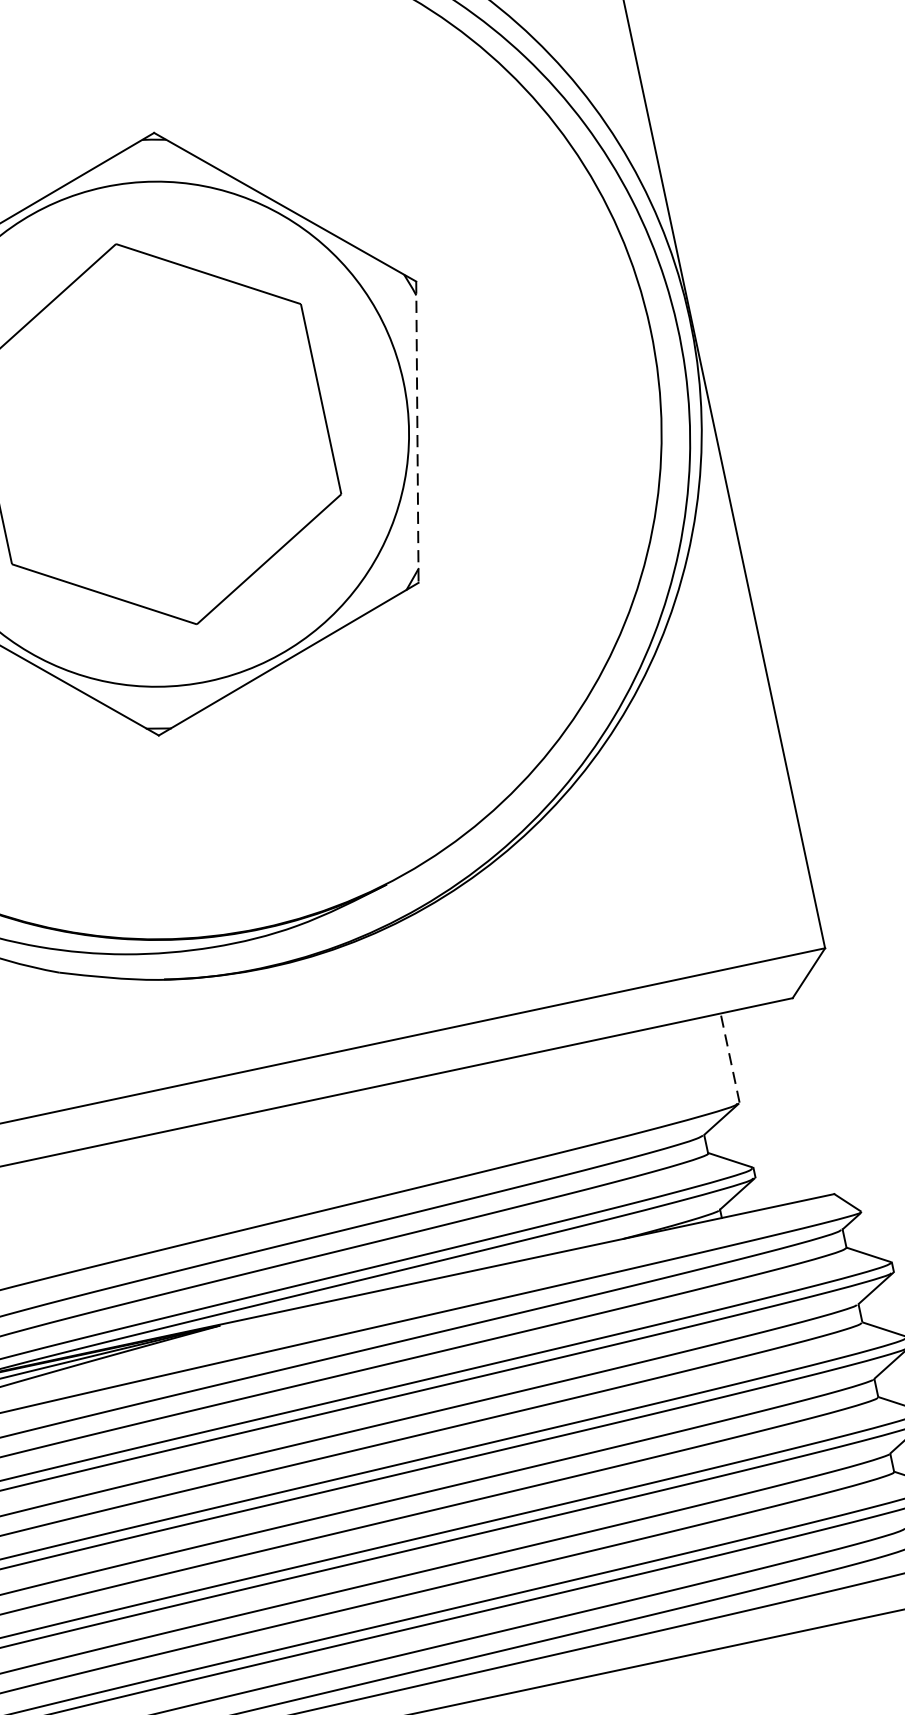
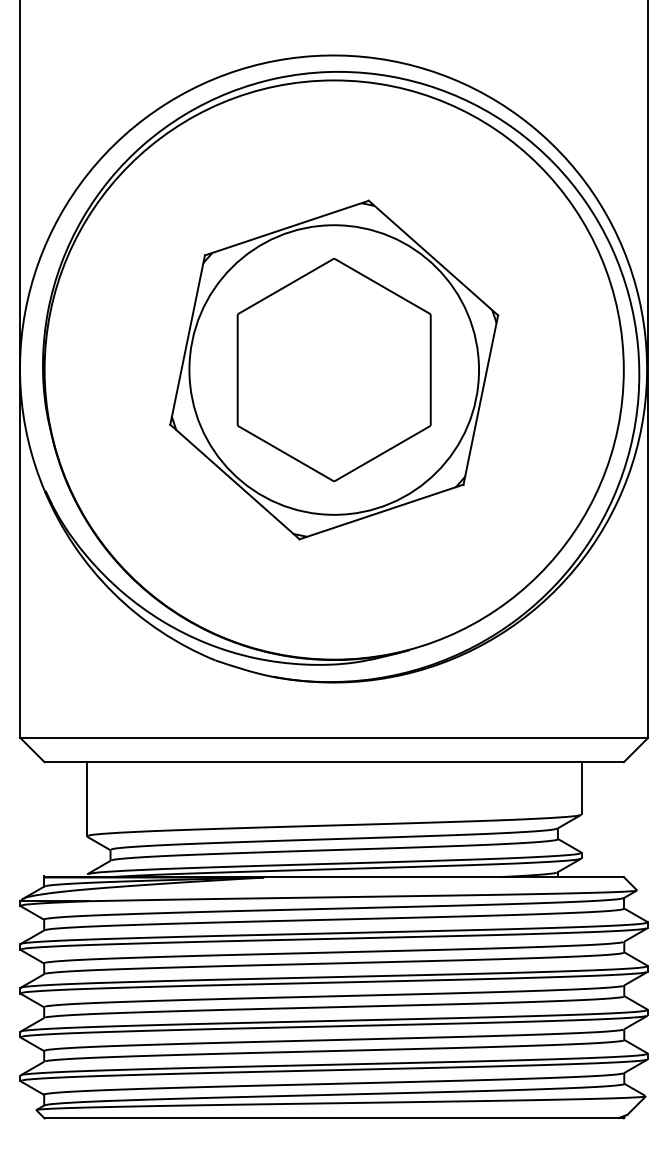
line: (417, 433) -> (480, 400), dashed -> solid
line: (729, 1056) -> (581, 787), dashed -> solid

